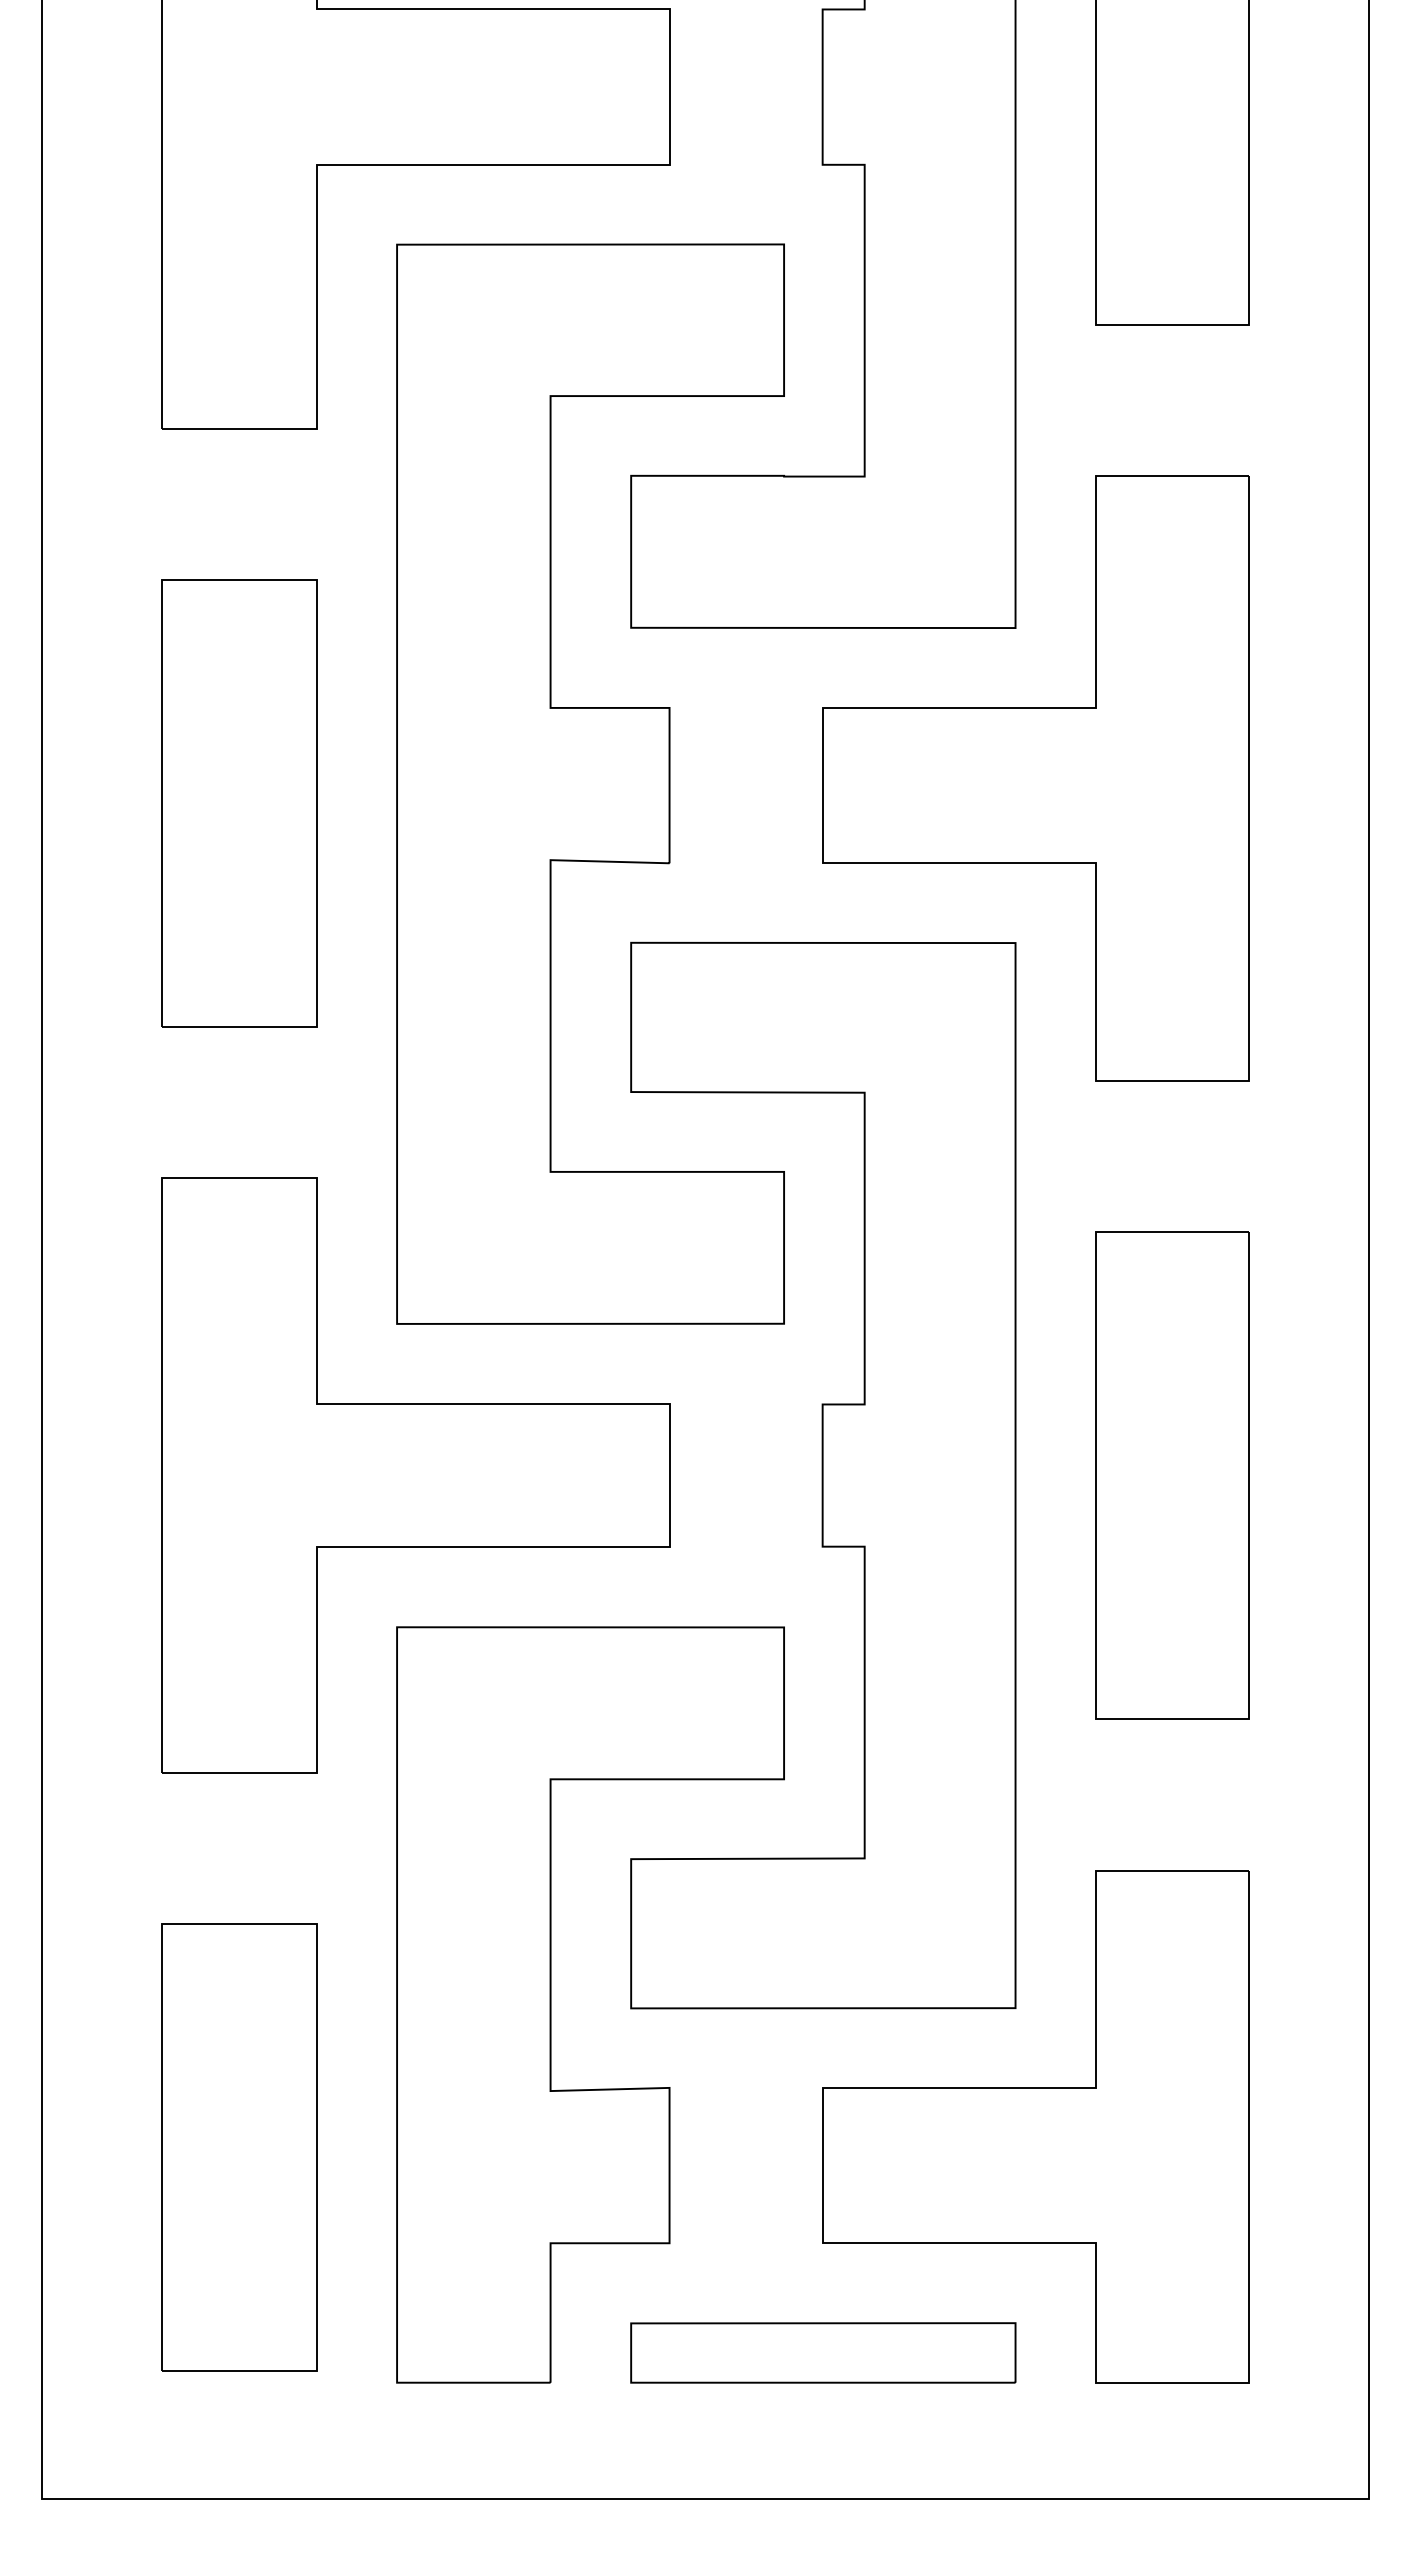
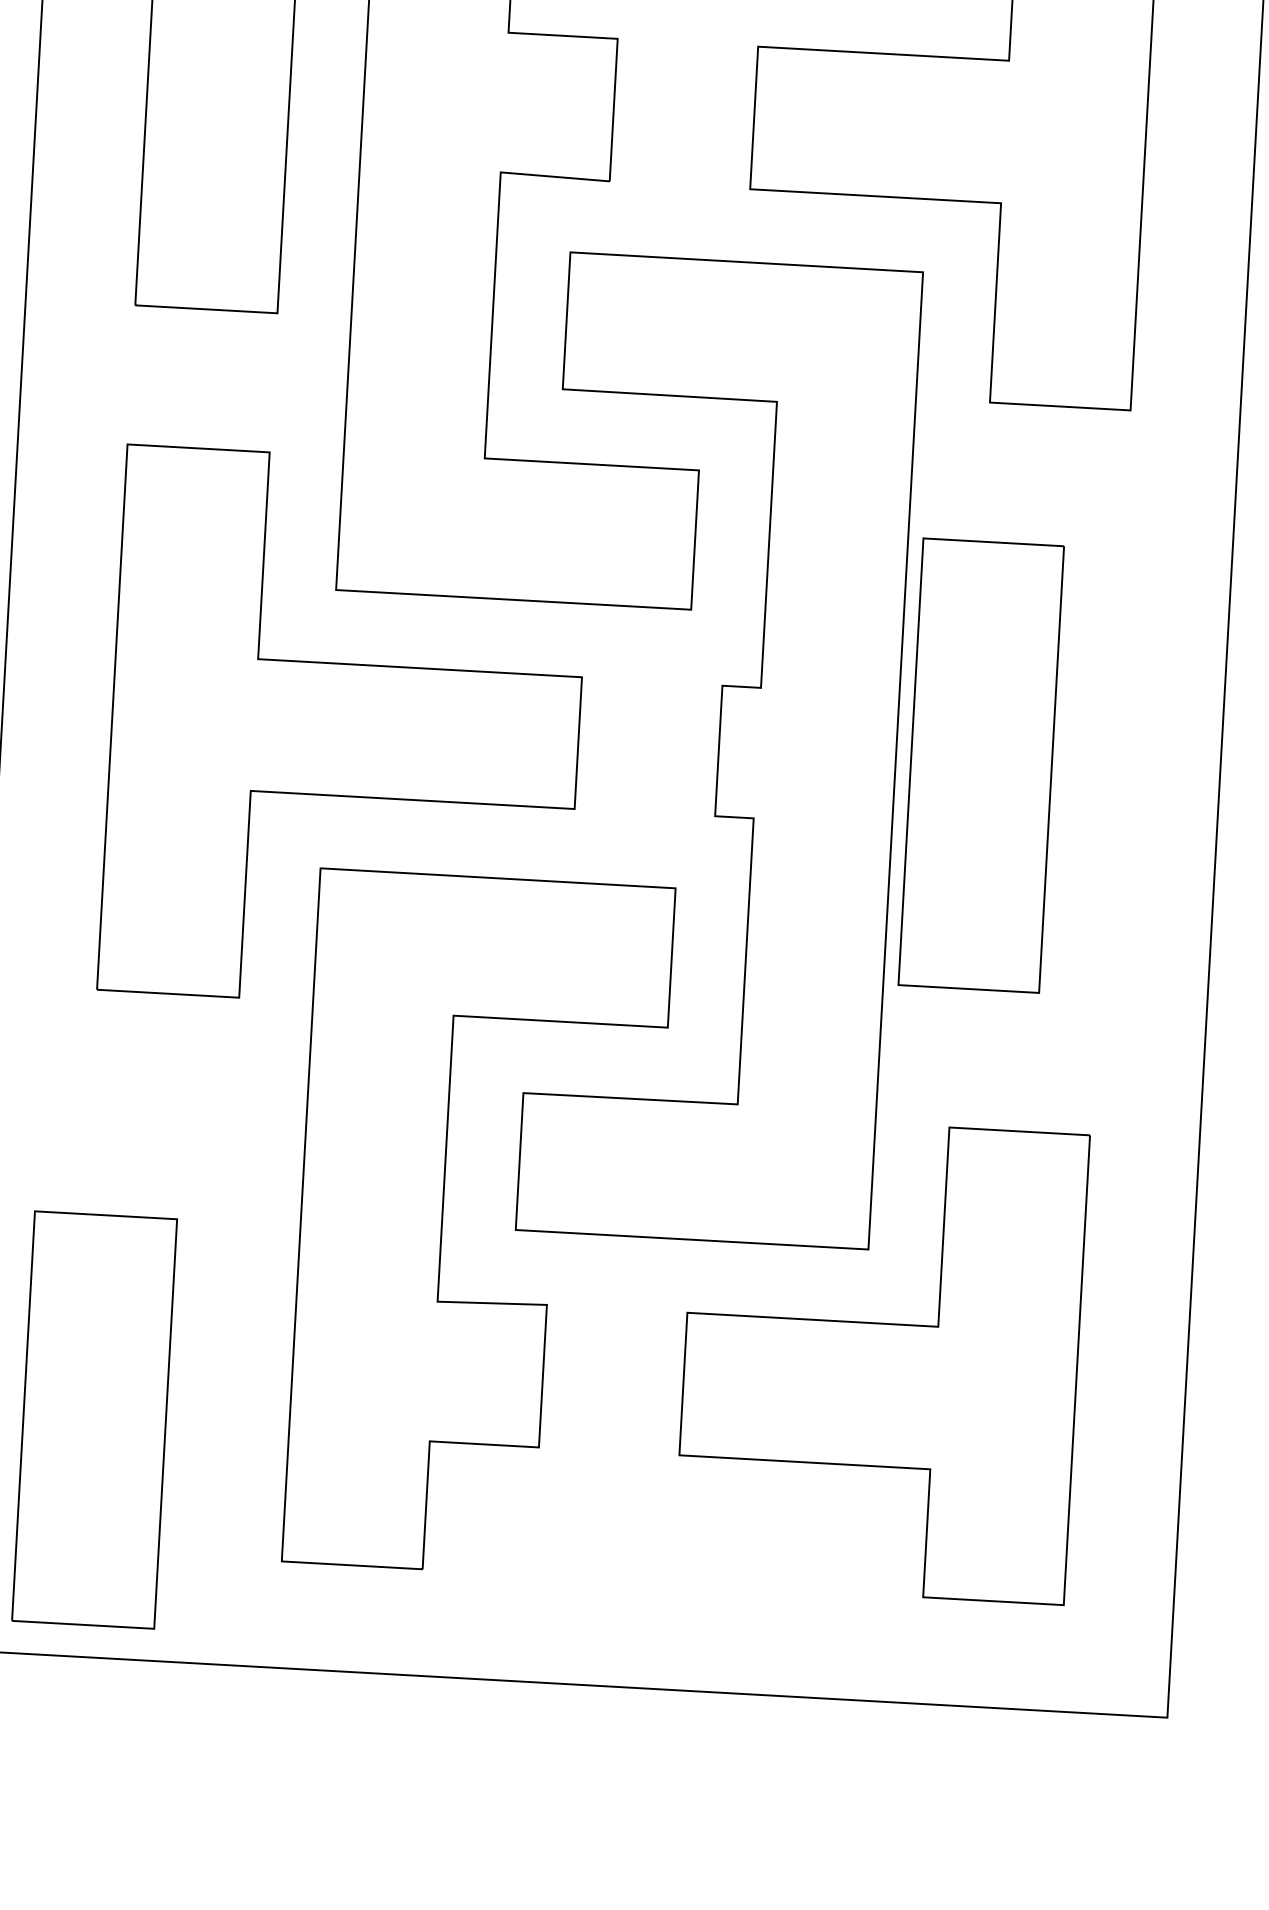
part: (1172, 1475) -> (981, 765), moved
part: (239, 2147) -> (94, 1420), moved
part: (823, 2352) -> (674, 1555), removed

